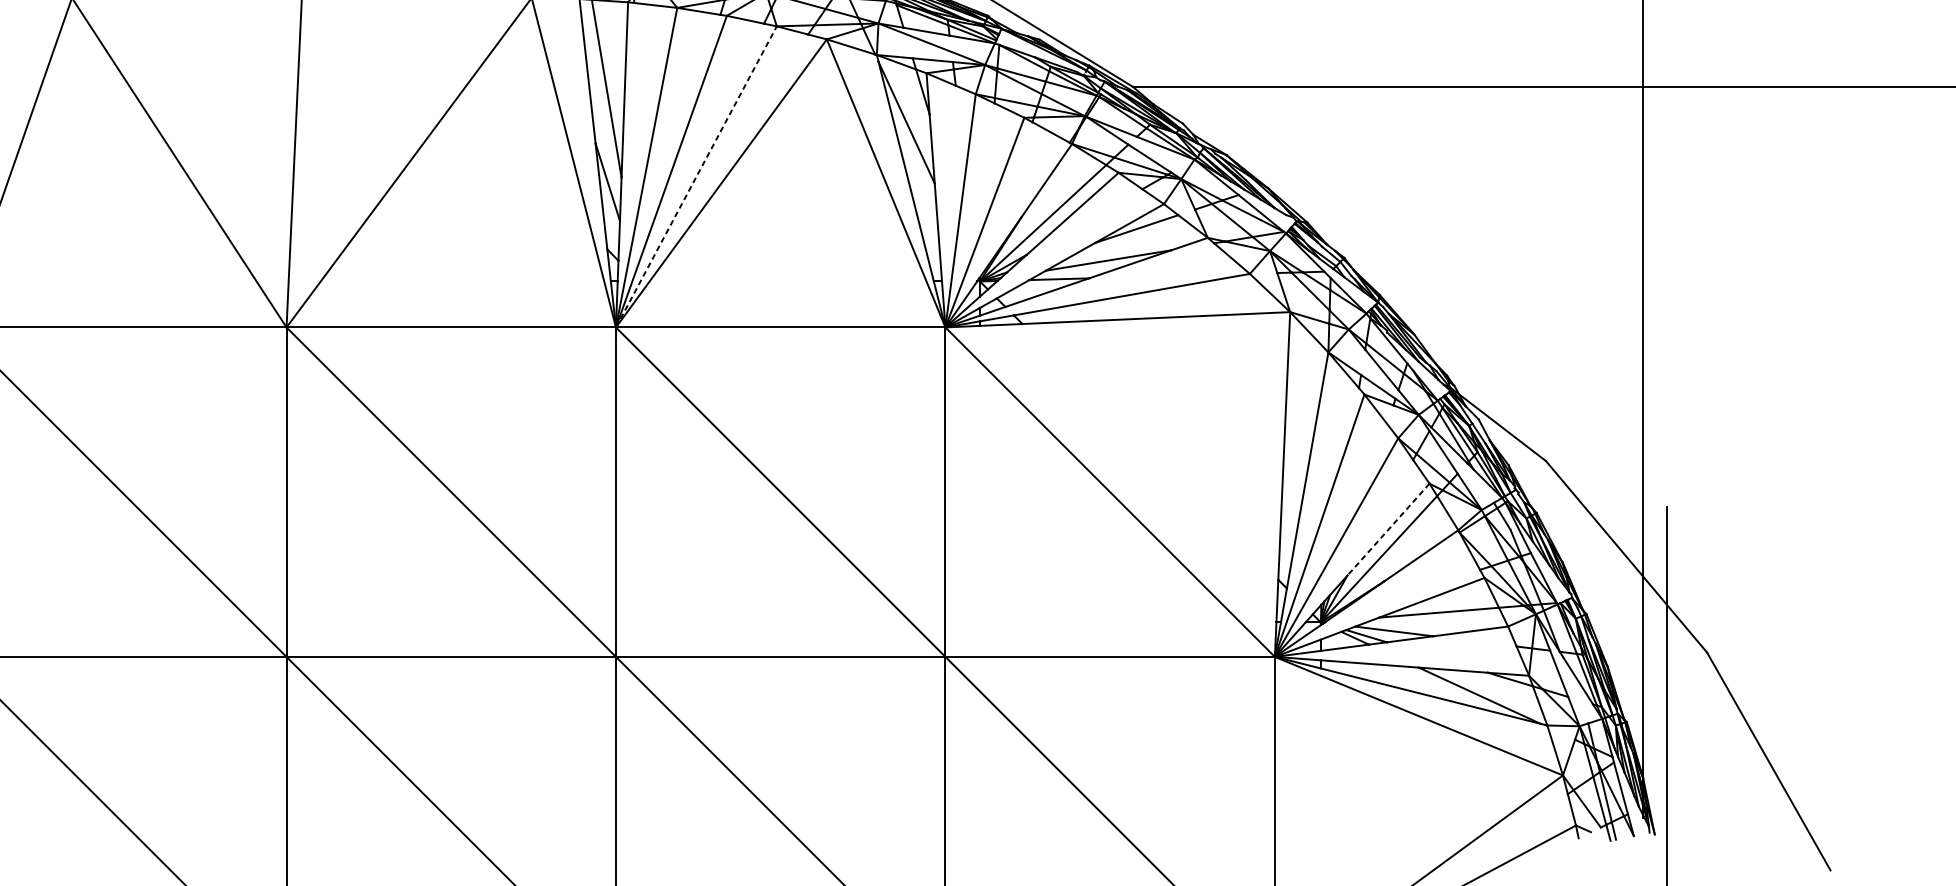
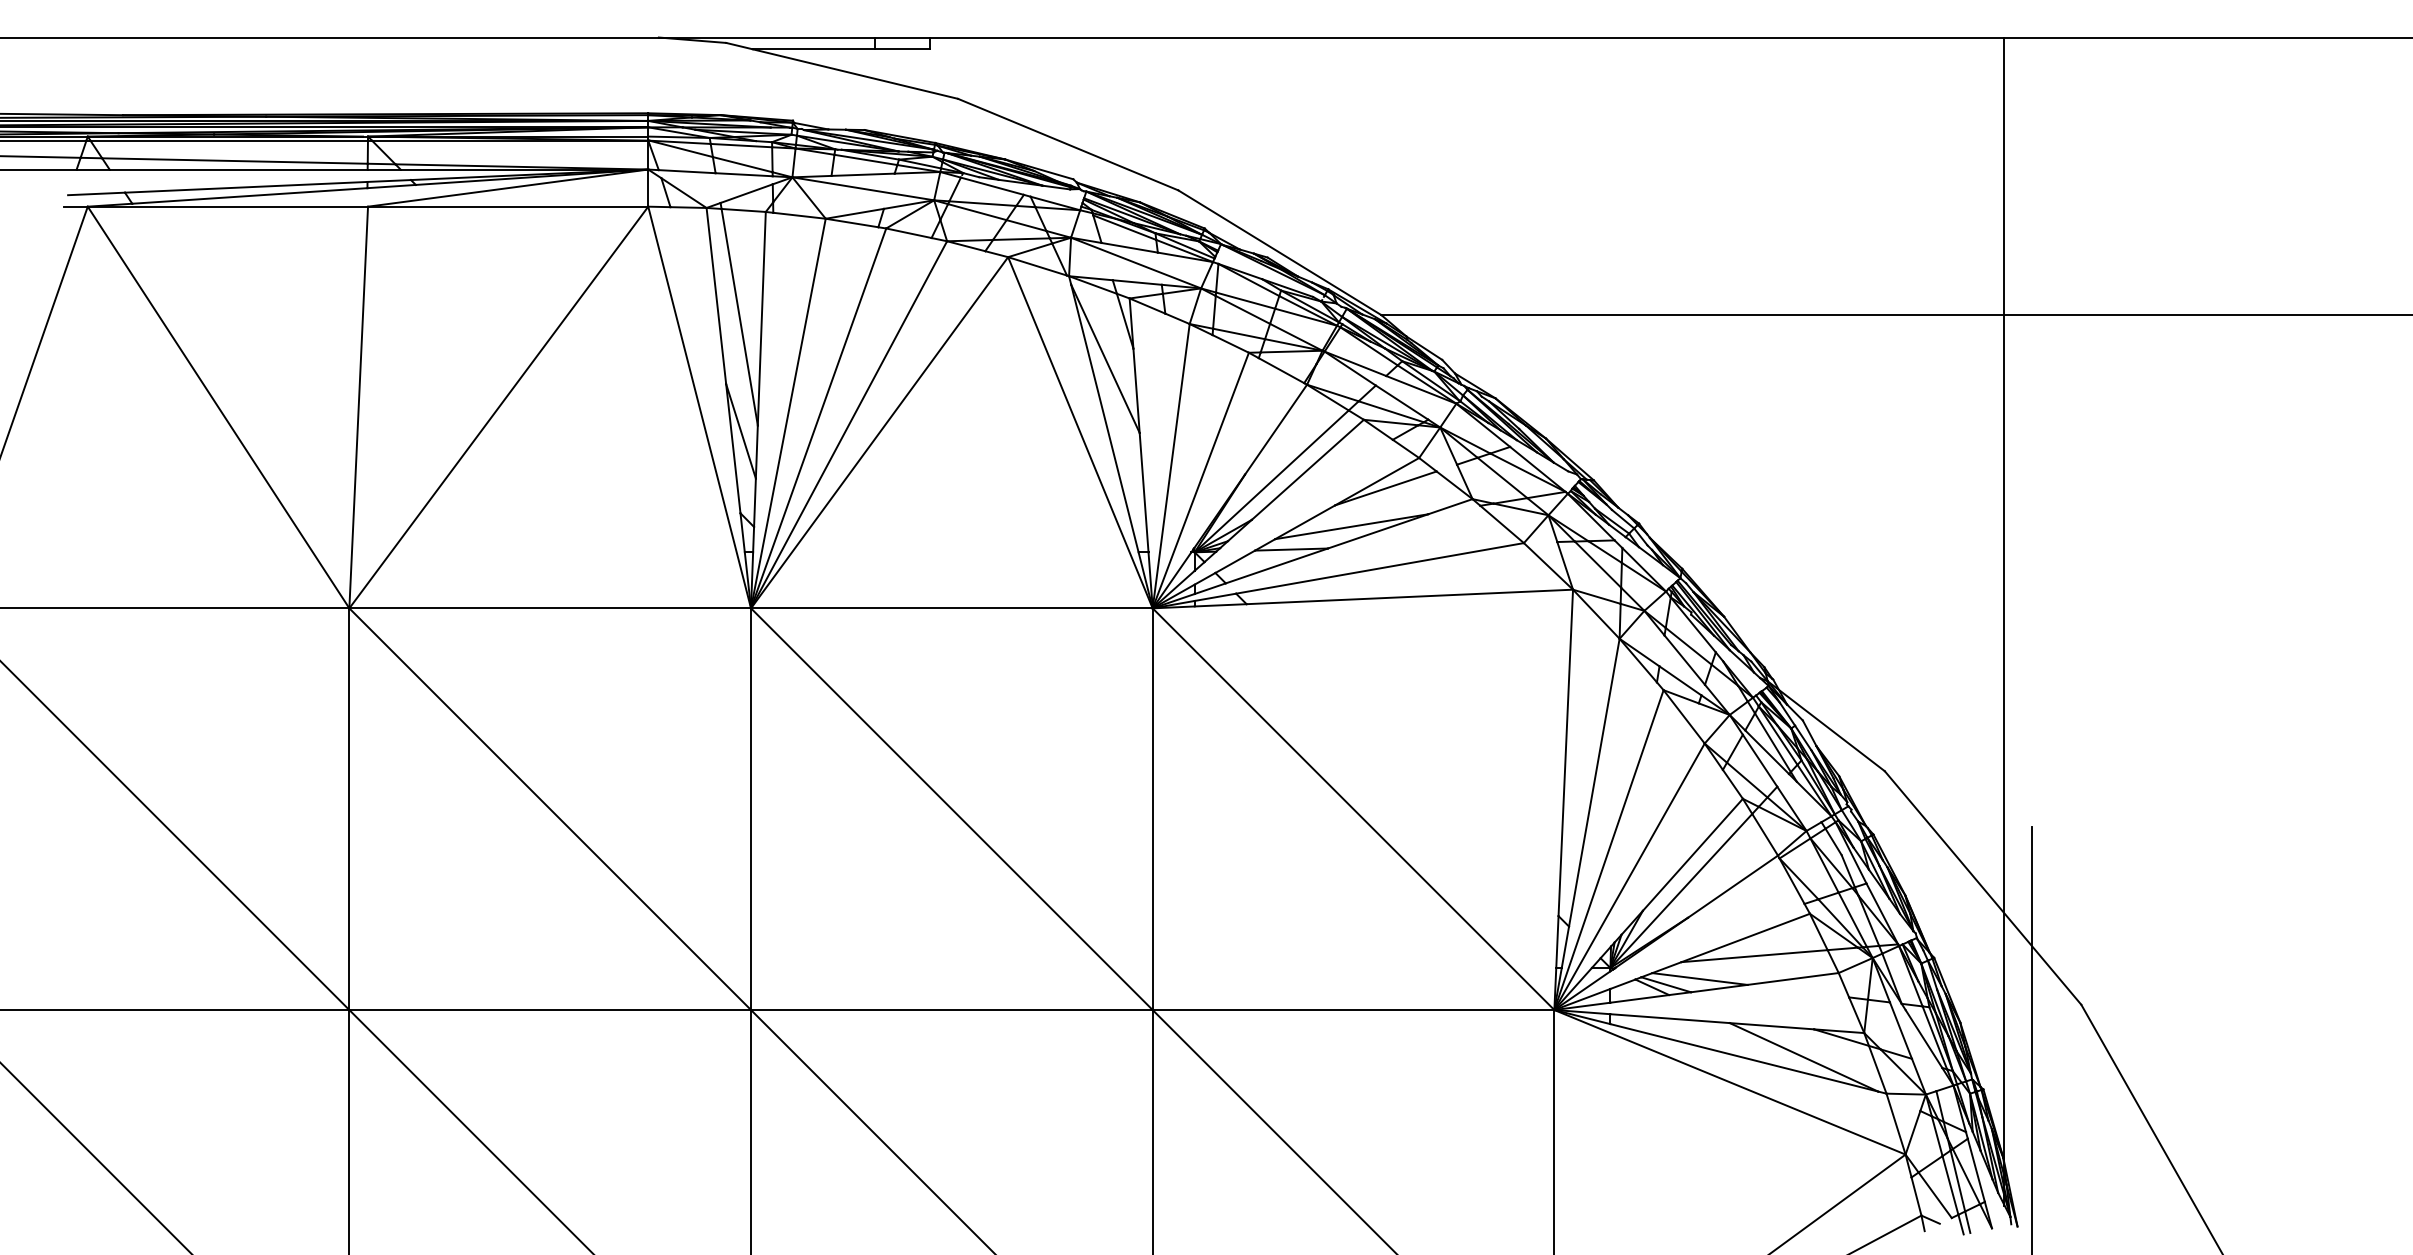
line: (696, 176) -> (849, 424), dashed -> solid
line: (1388, 530) -> (1692, 855), dashed -> solid

